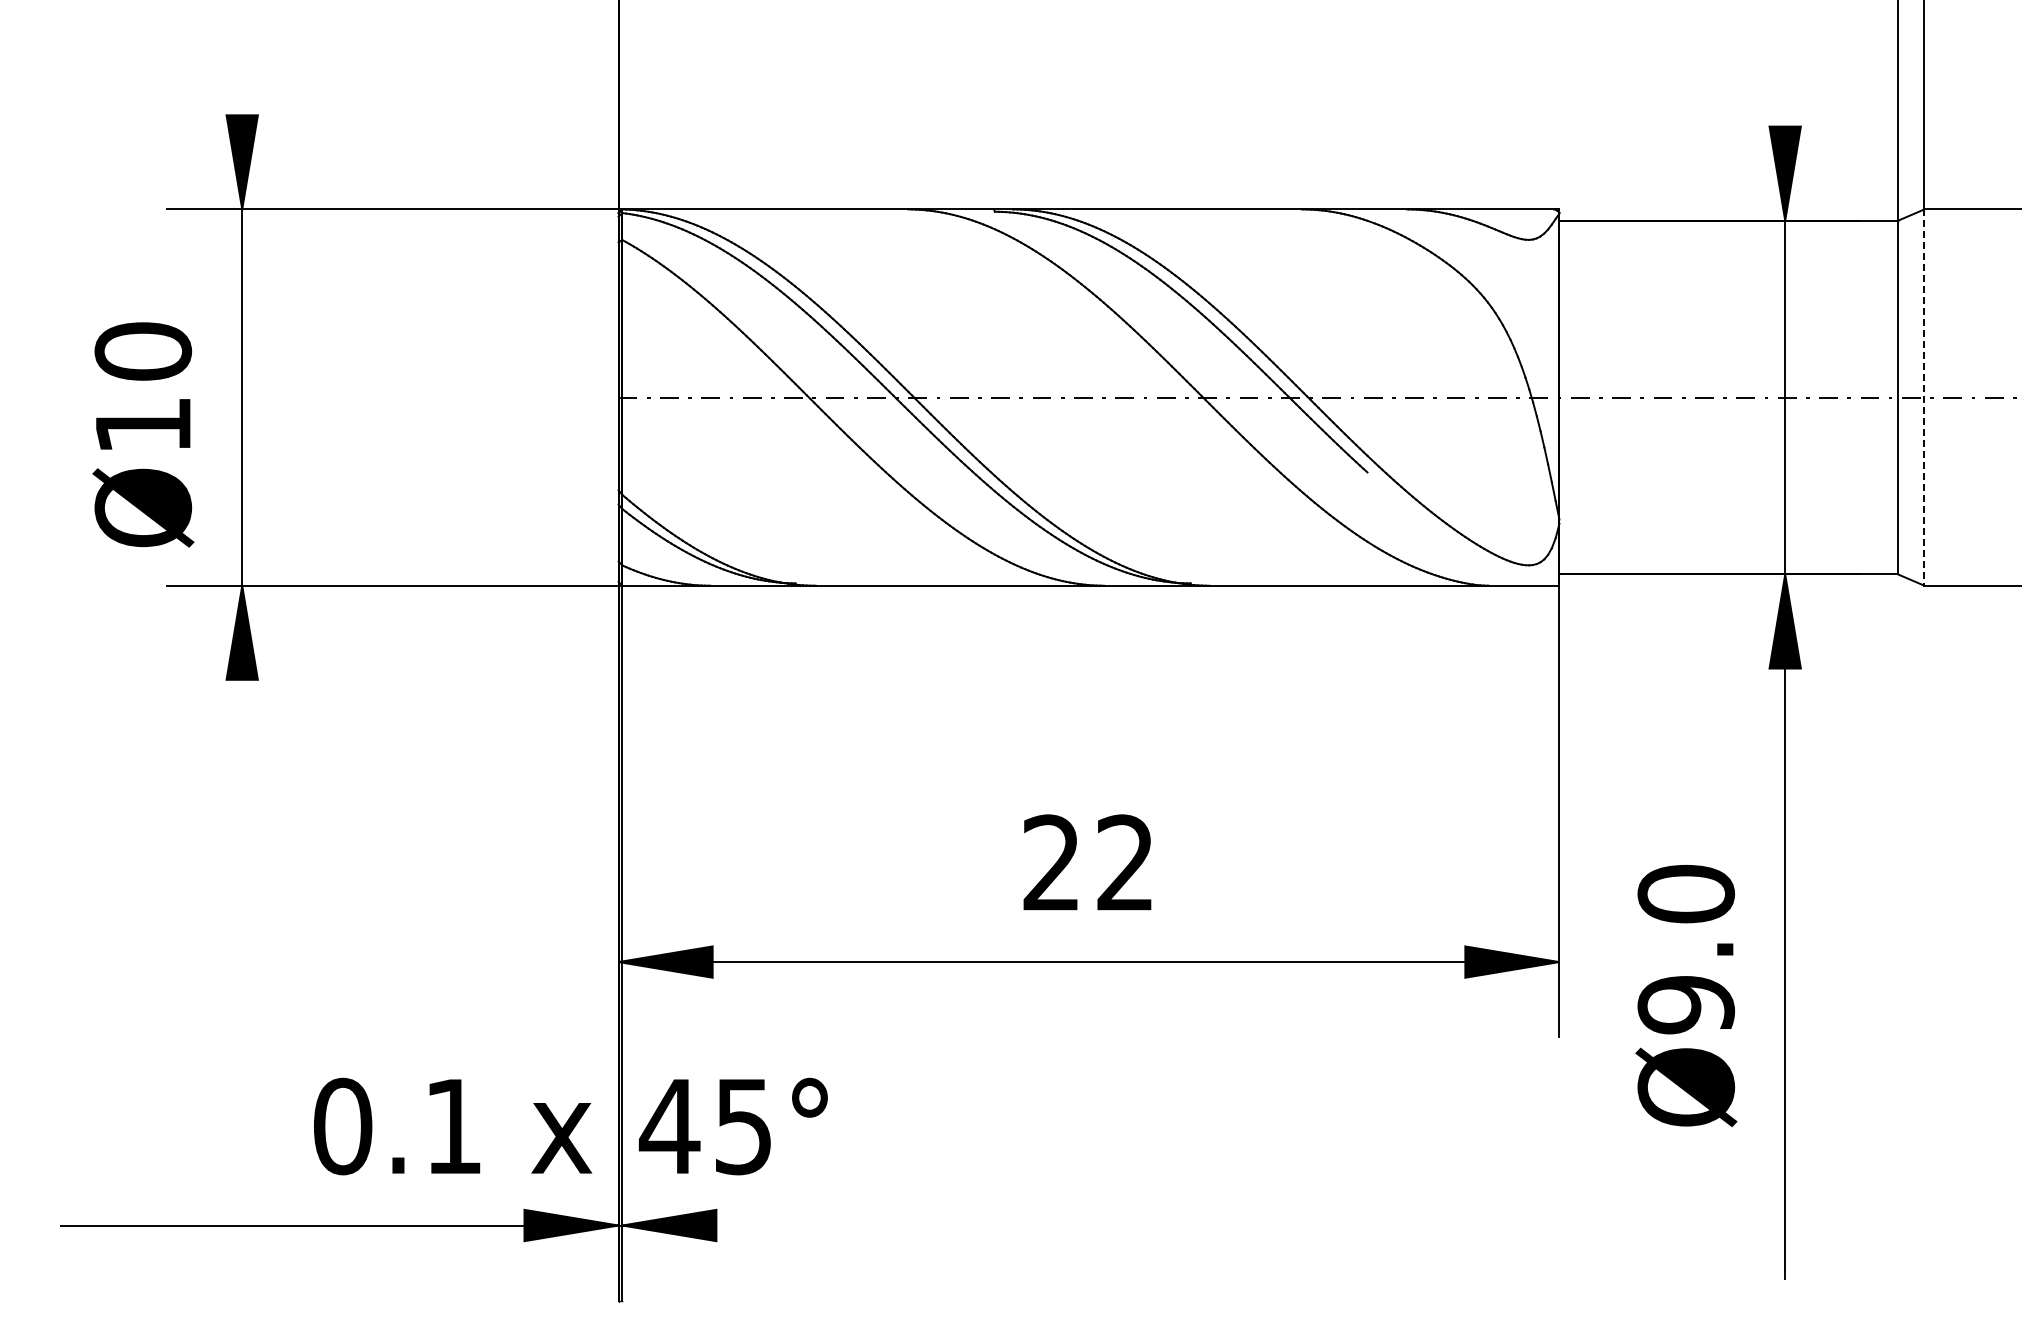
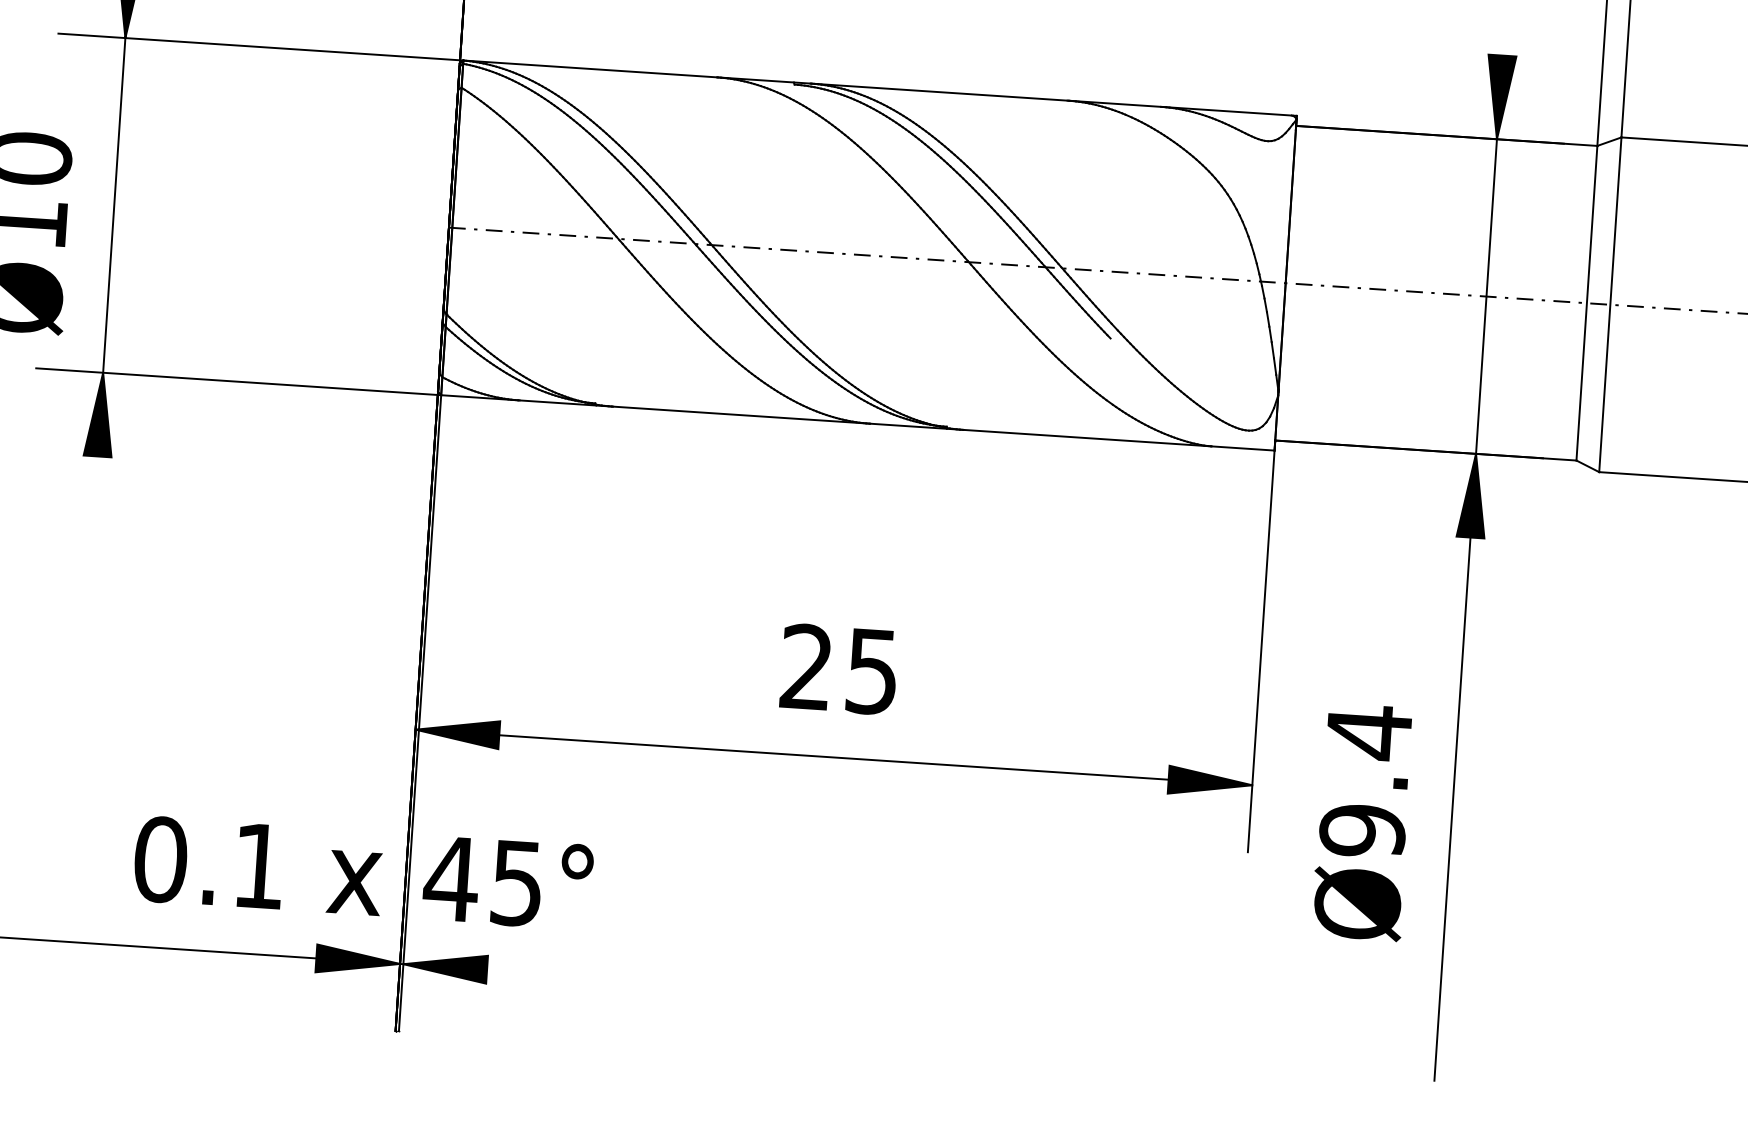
line: (1924, 398) -> (1610, 305), dashed -> solid
text: (1124, 862) -> (871, 671), 22 -> 25
text: (1686, 894) -> (1369, 732), Ø9.0 -> Ø9.4

